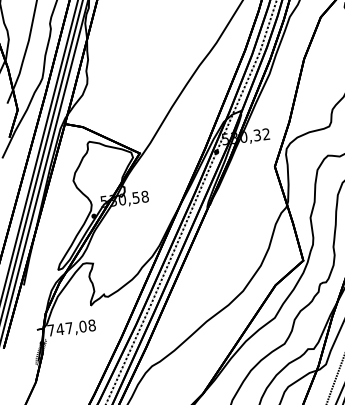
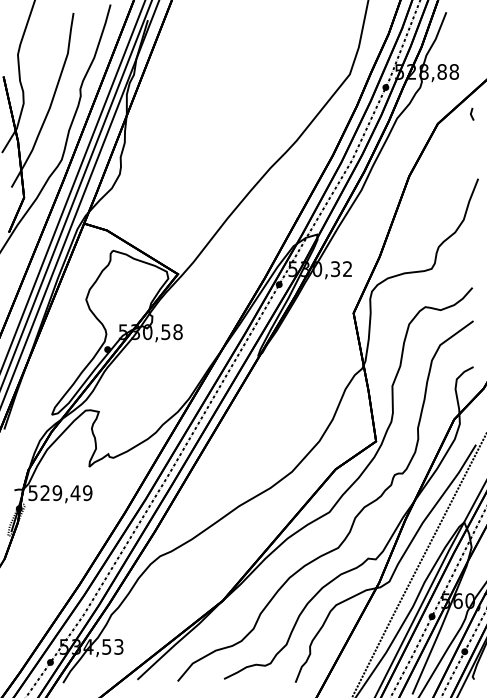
text: (71, 328) -> (60, 493), 747,08 -> 529,49

